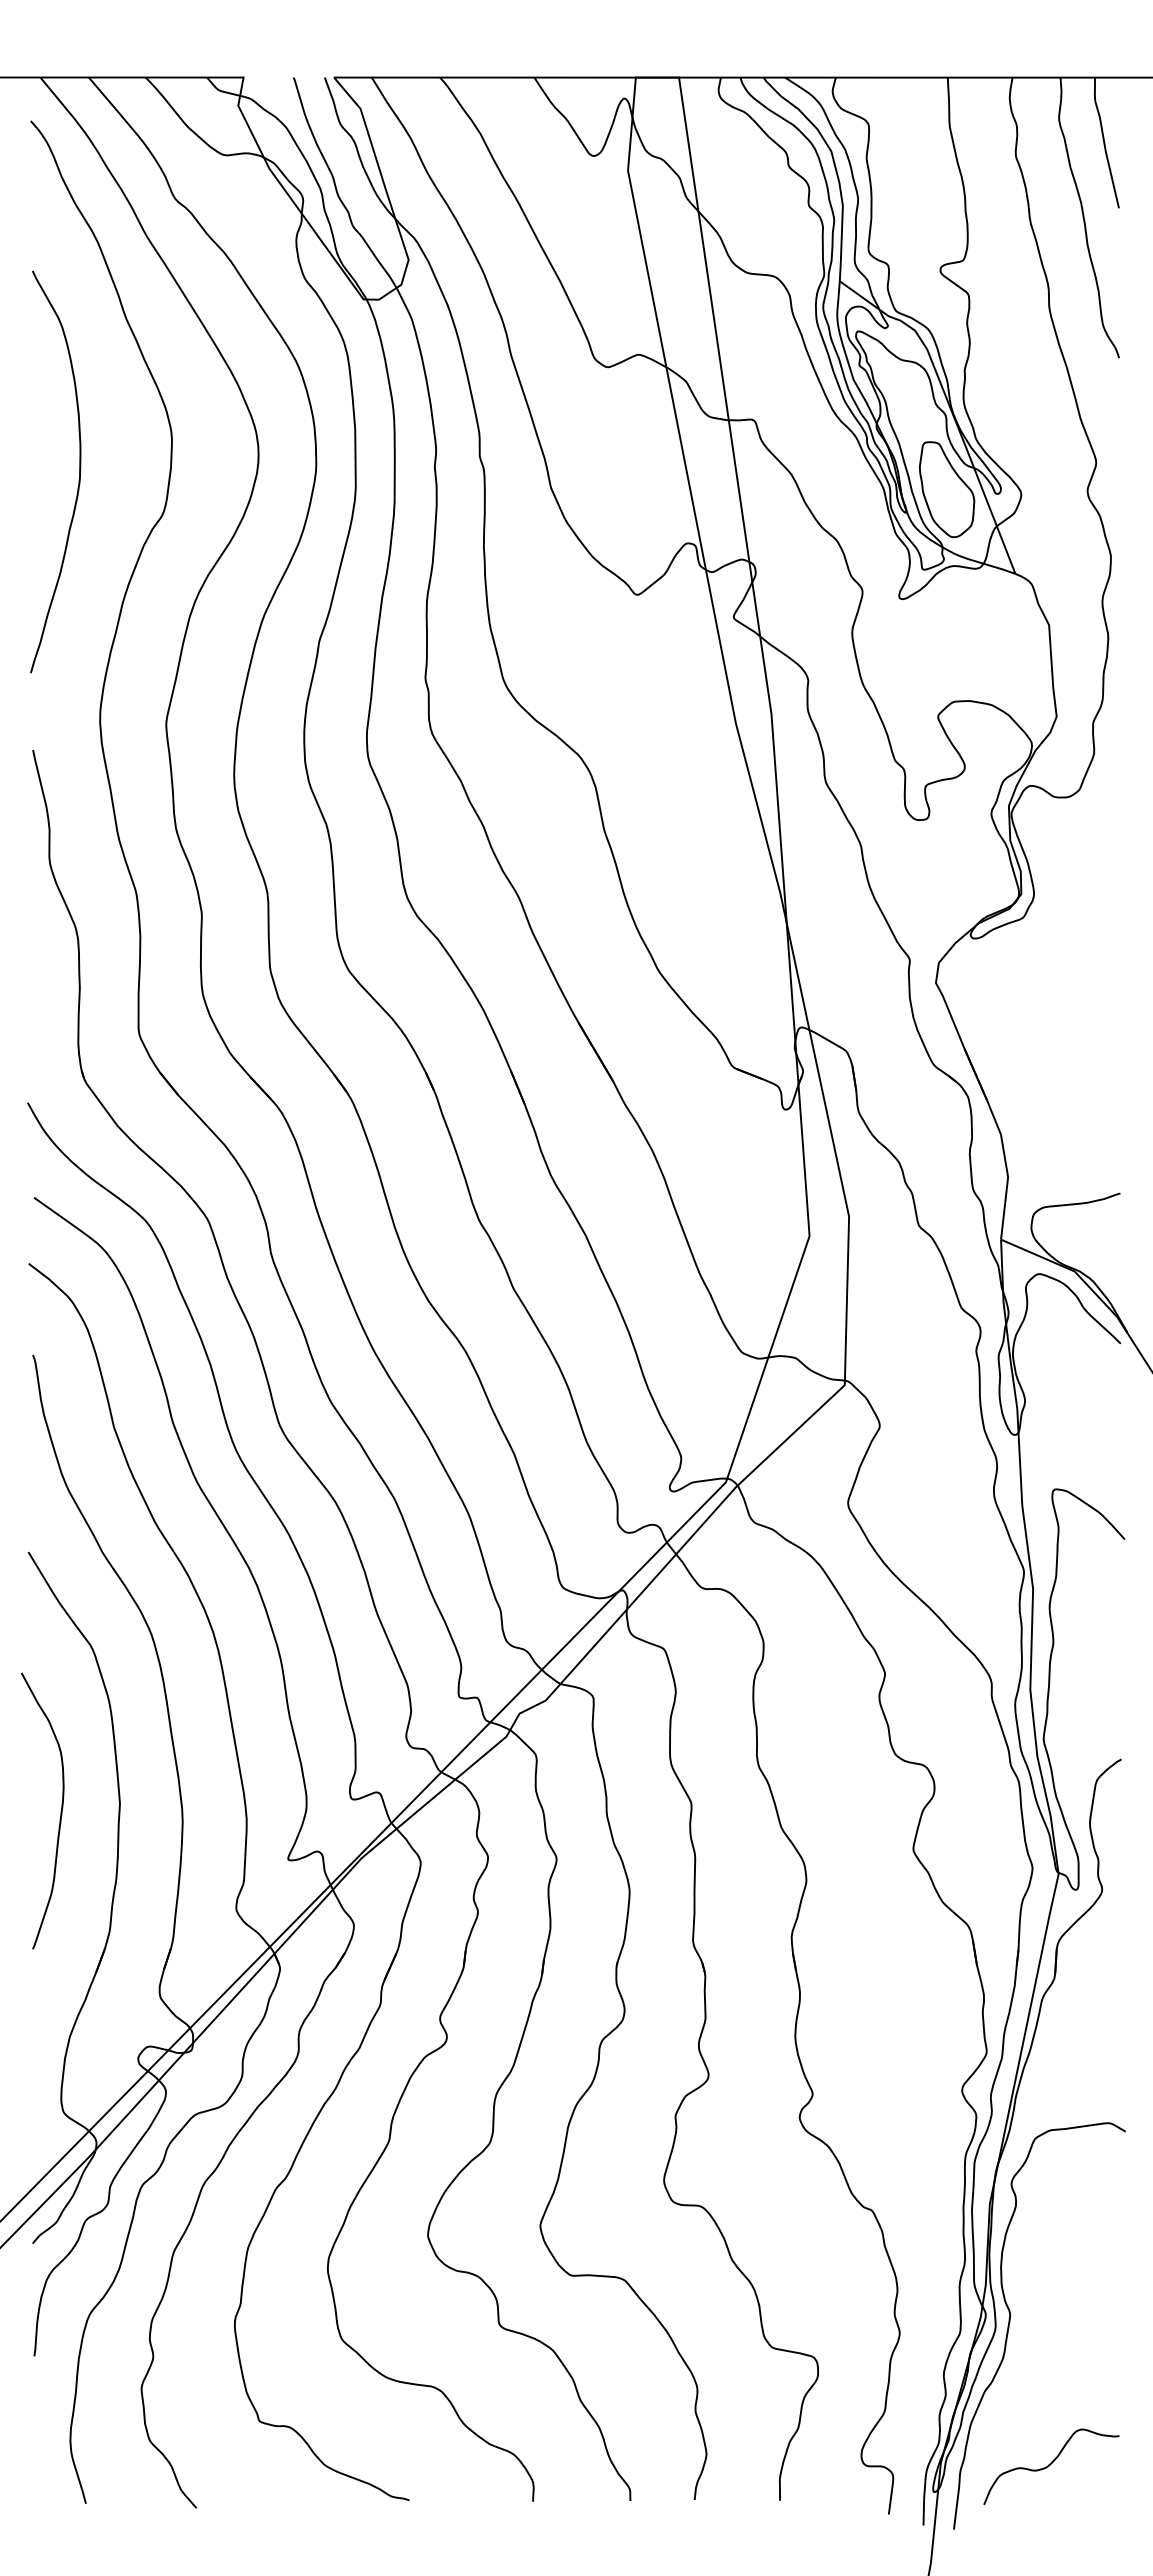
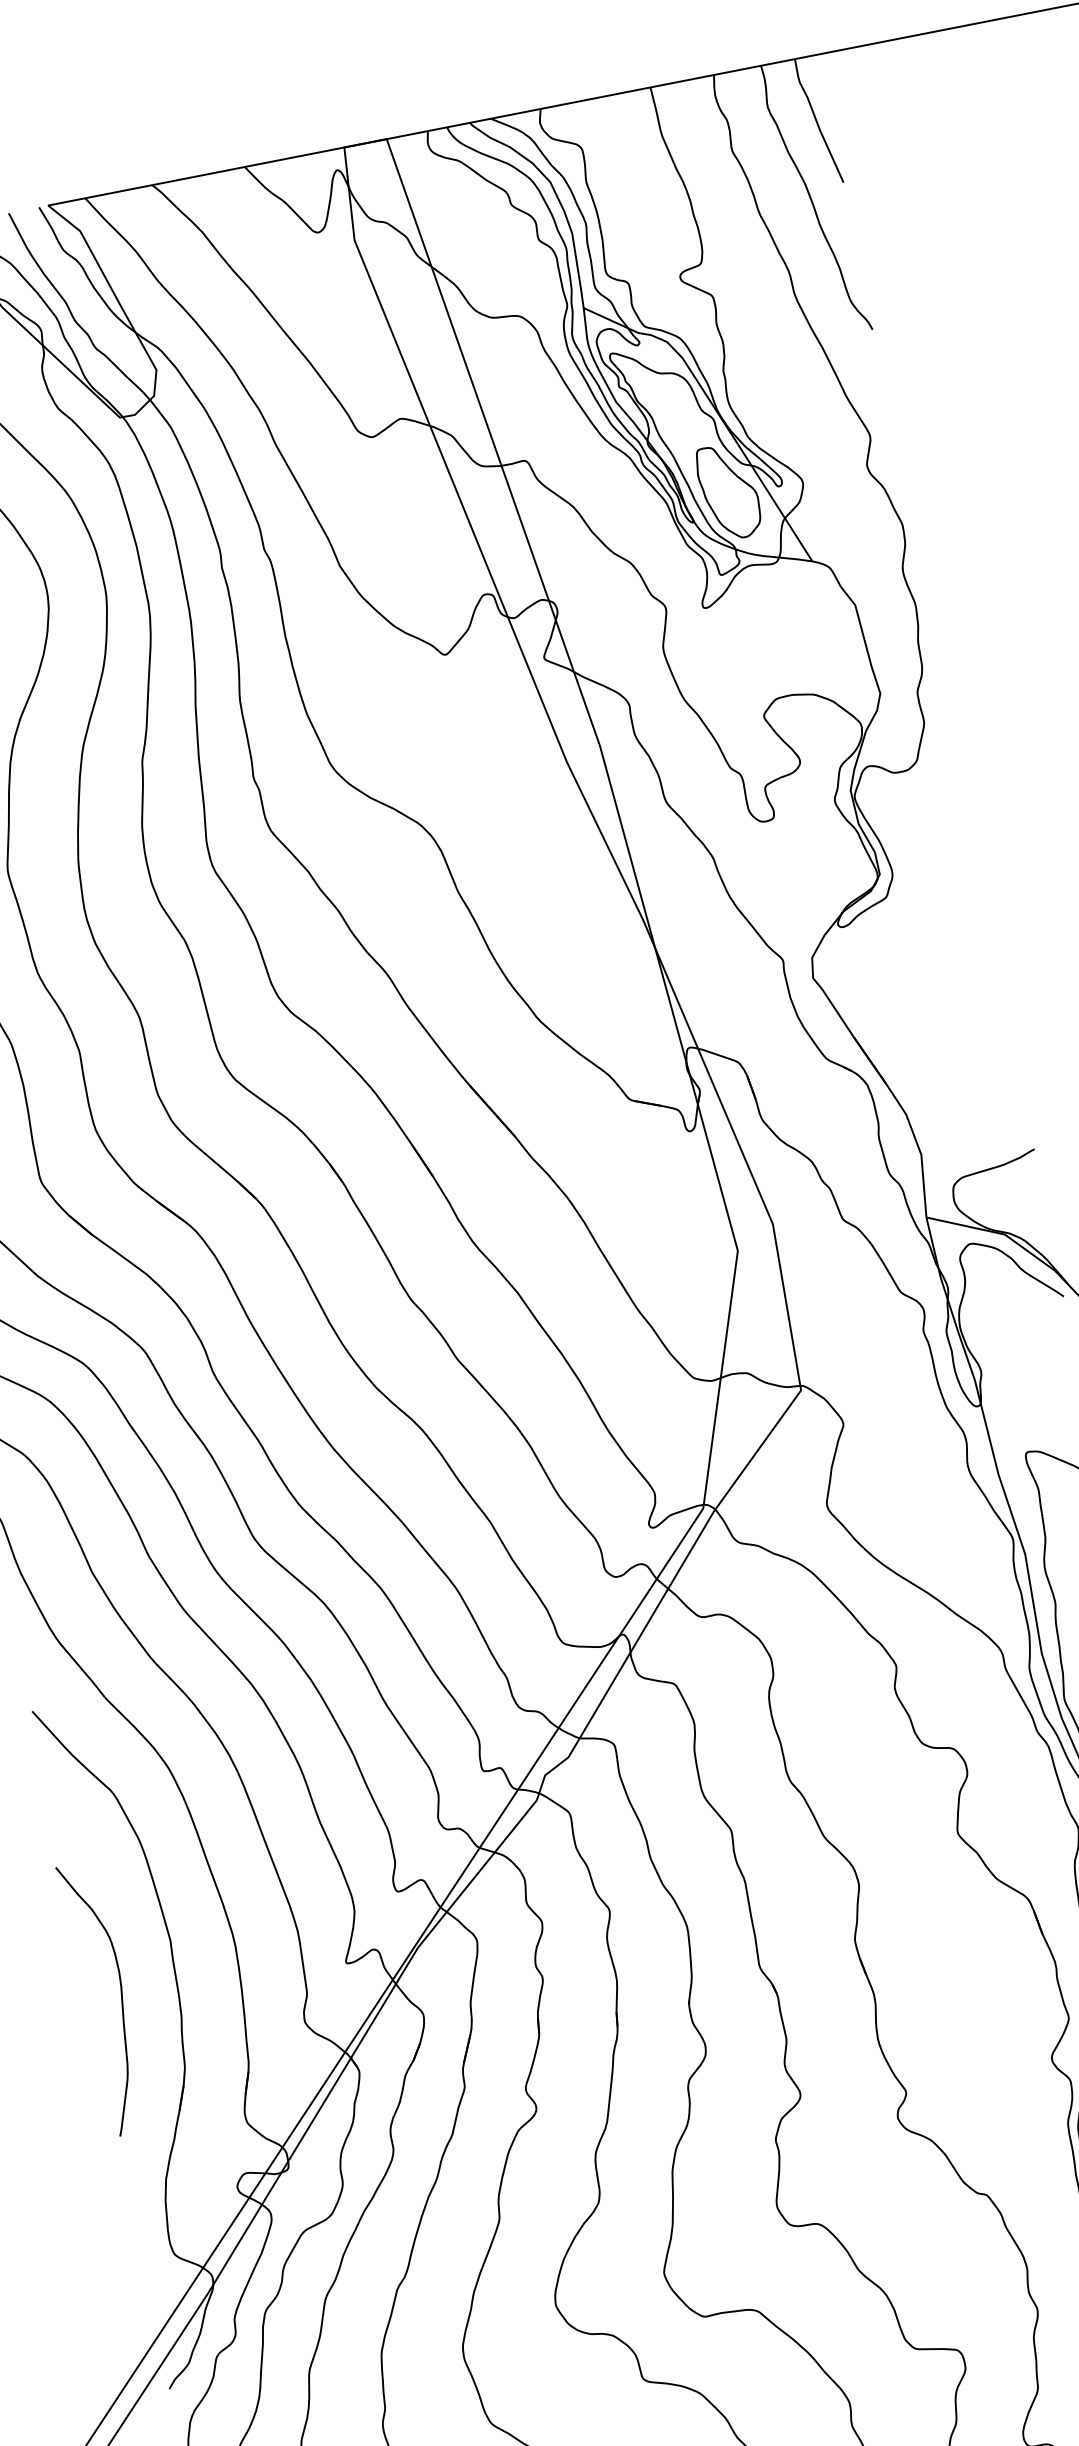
curve: (60, 1811) -> (120, 1996), moved

